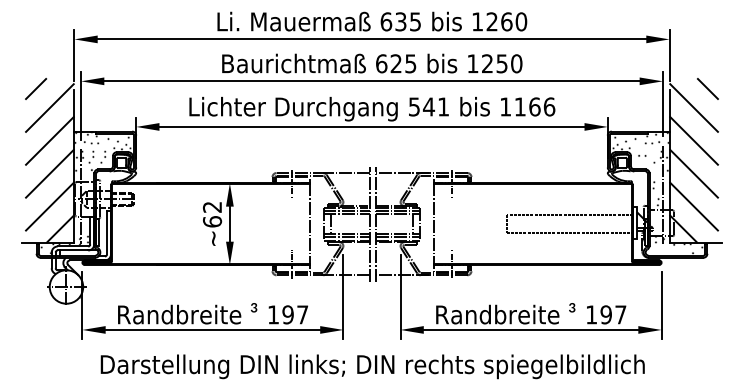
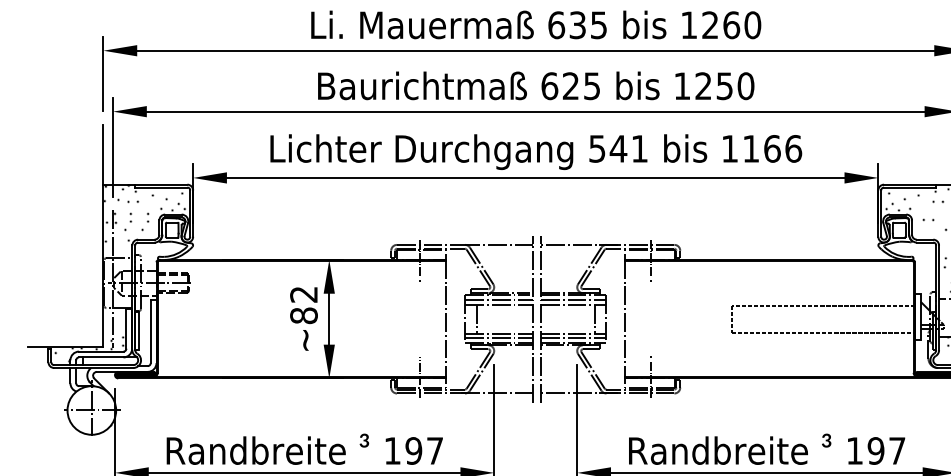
hatch: (49, 160) -> (67, 226), removed
text: (212, 221) -> (303, 315), ~62 -> ~82

